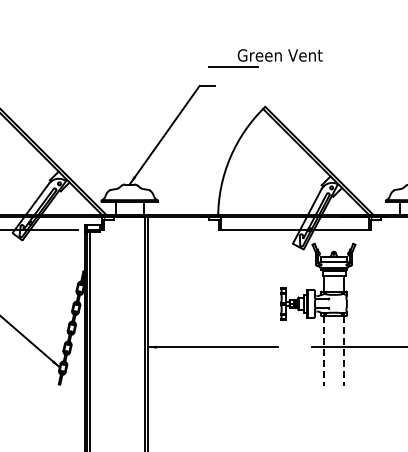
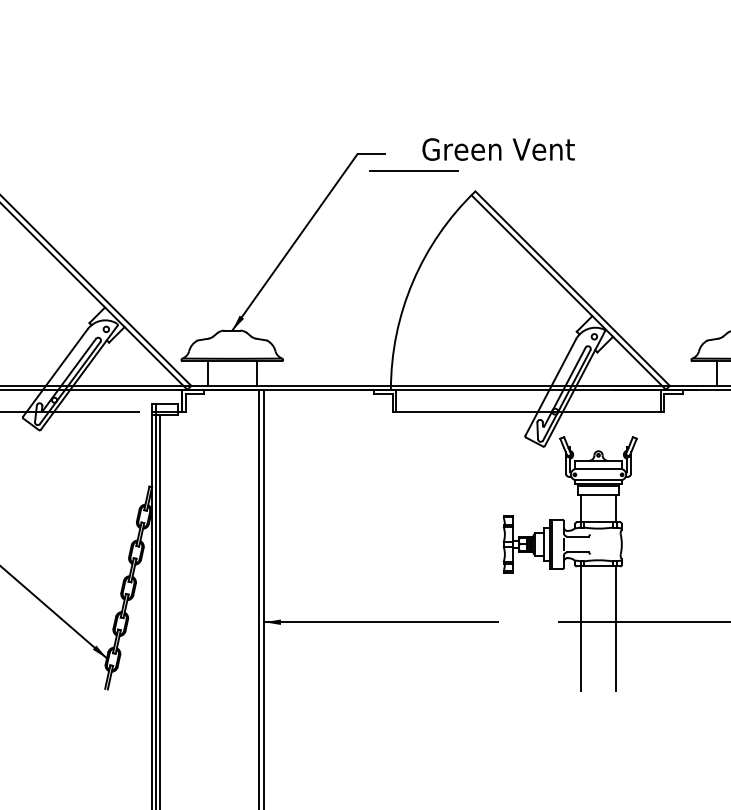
part: (265, 58) -> (472, 154), moved
line: (324, 350) -> (581, 628), dashed -> solid
line: (343, 350) -> (615, 628), dashed -> solid

